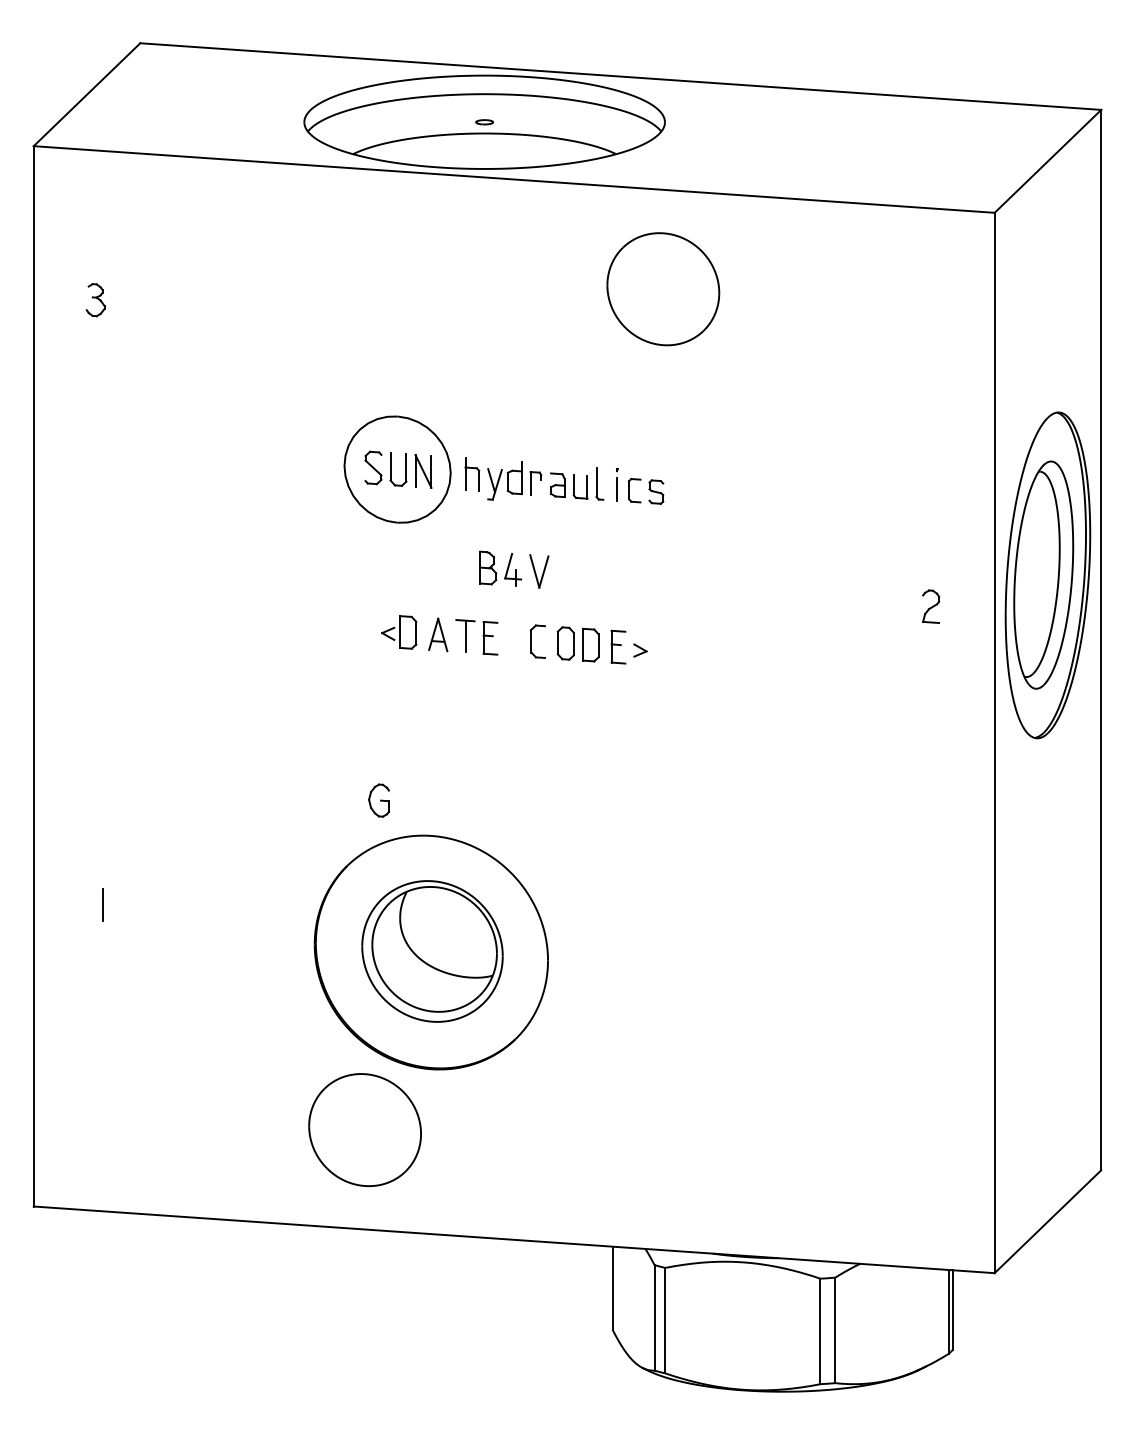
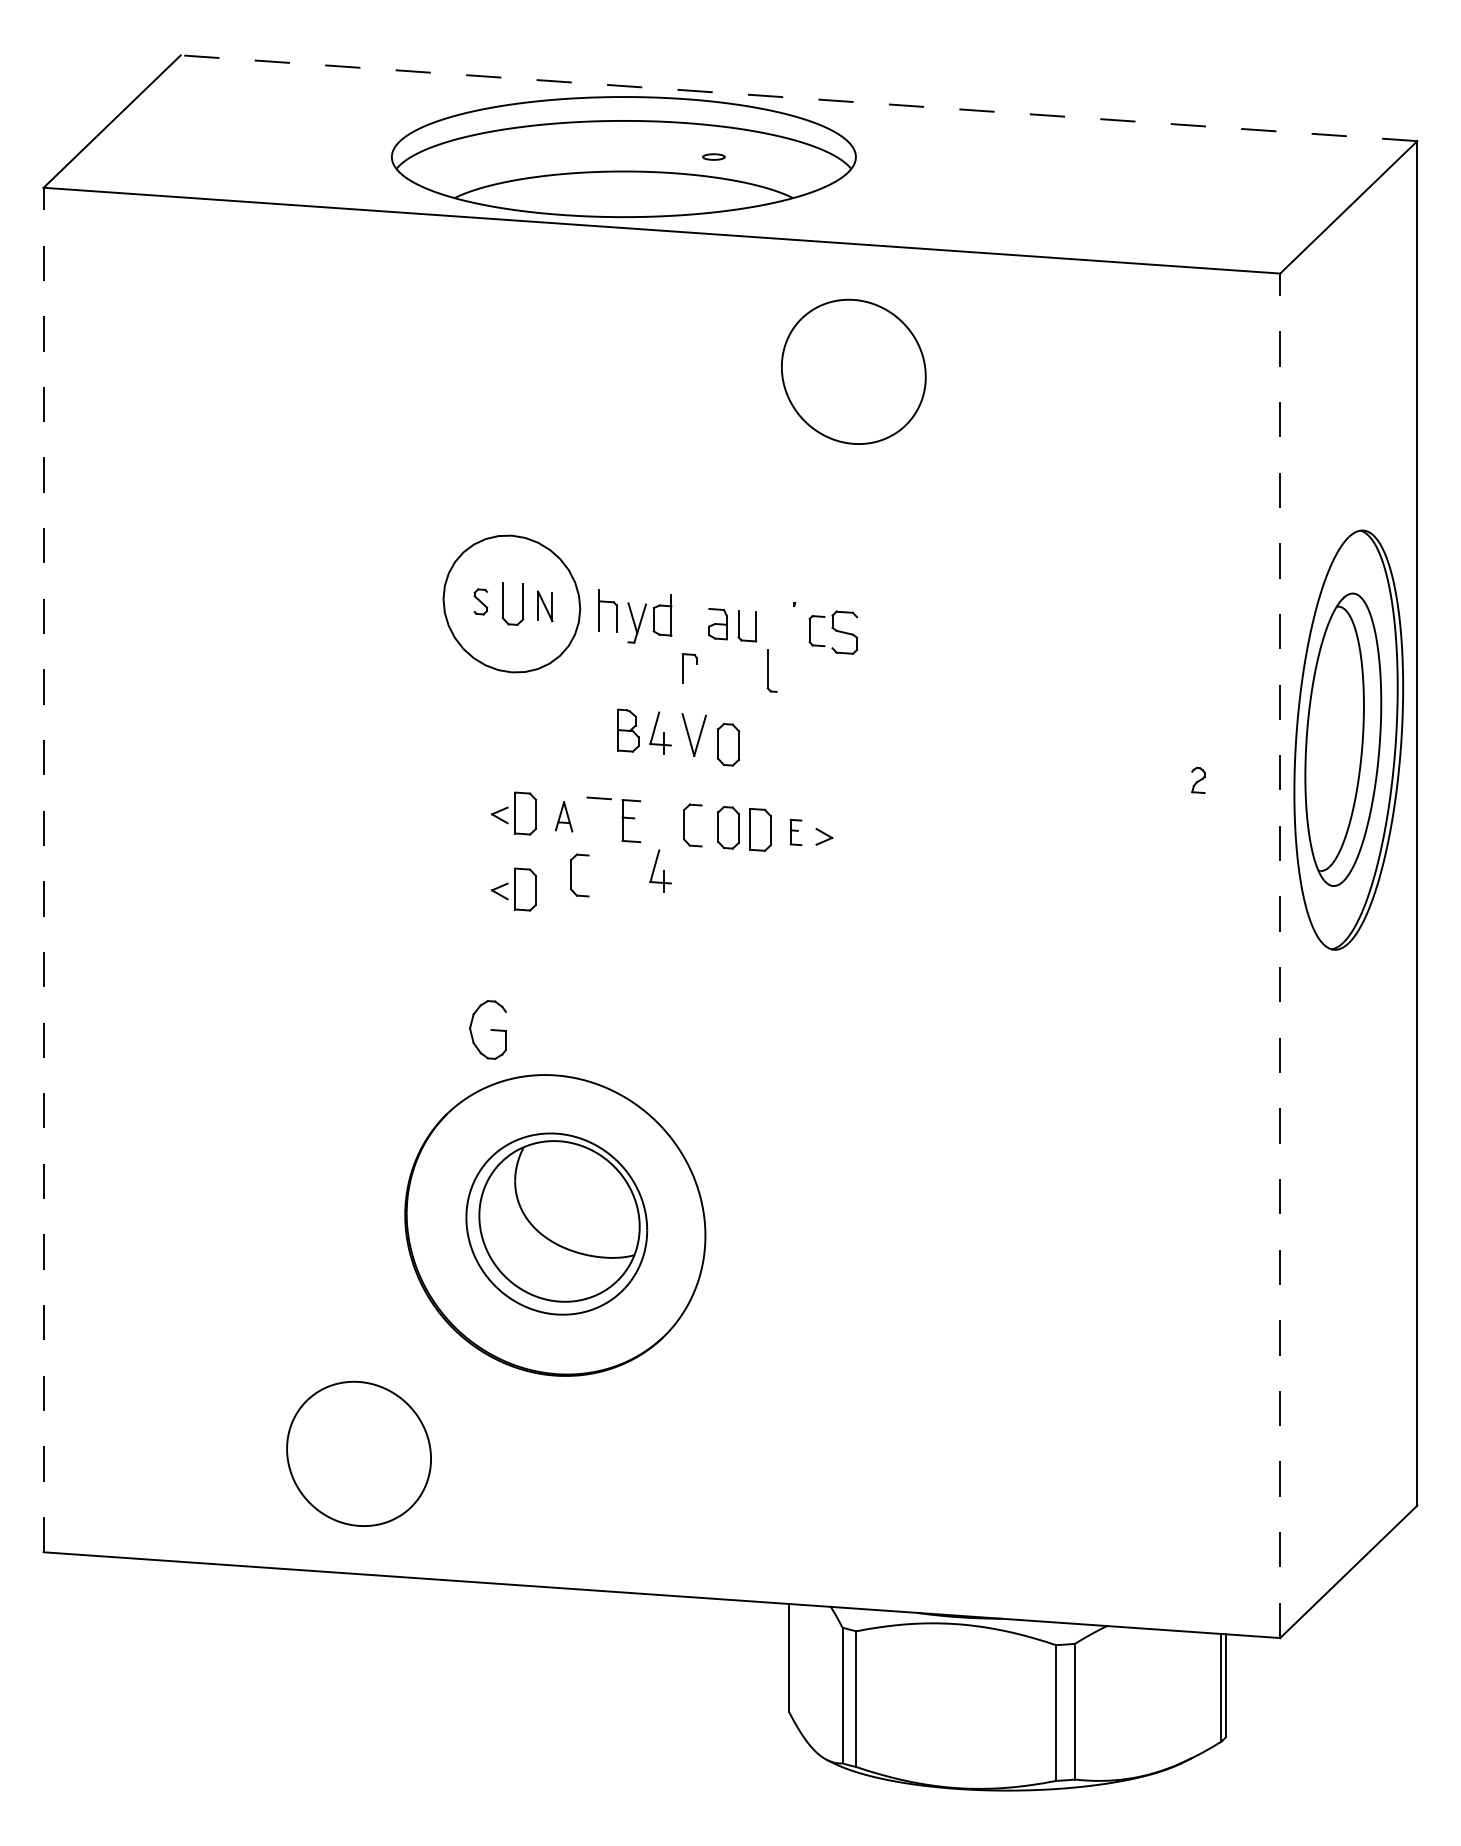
line: (621, 76) -> (799, 98), solid -> dashed
part: (484, 121) -> (713, 156), moved
part: (95, 299) -> (122, 385), removed
part: (373, 467) -> (480, 601), size x0.6
part: (423, 471) -> (545, 606), size x0.7
part: (535, 483) -> (689, 668), moved
part: (599, 483) -> (771, 670), moved
line: (617, 489) -> (794, 629), removed
part: (656, 492) -> (844, 633), size x1.4
part: (565, 578) -> (728, 744), added
part: (931, 606) -> (1198, 780), size x0.6
part: (437, 634) -> (563, 816), size x0.7
line: (465, 636) -> (599, 818), removed
part: (618, 647) -> (795, 832), size x0.6
line: (33, 675) -> (43, 869), solid -> dashed
part: (513, 676) -> (660, 870), added
part: (443, 680) -> (571, 875), added
part: (398, 691) -> (513, 889), added
line: (994, 742) -> (1280, 955), solid -> dashed
part: (378, 800) -> (487, 1029), size x1.4
line: (102, 905) -> (132, 1164), removed
part: (364, 1129) -> (358, 1453), moved

